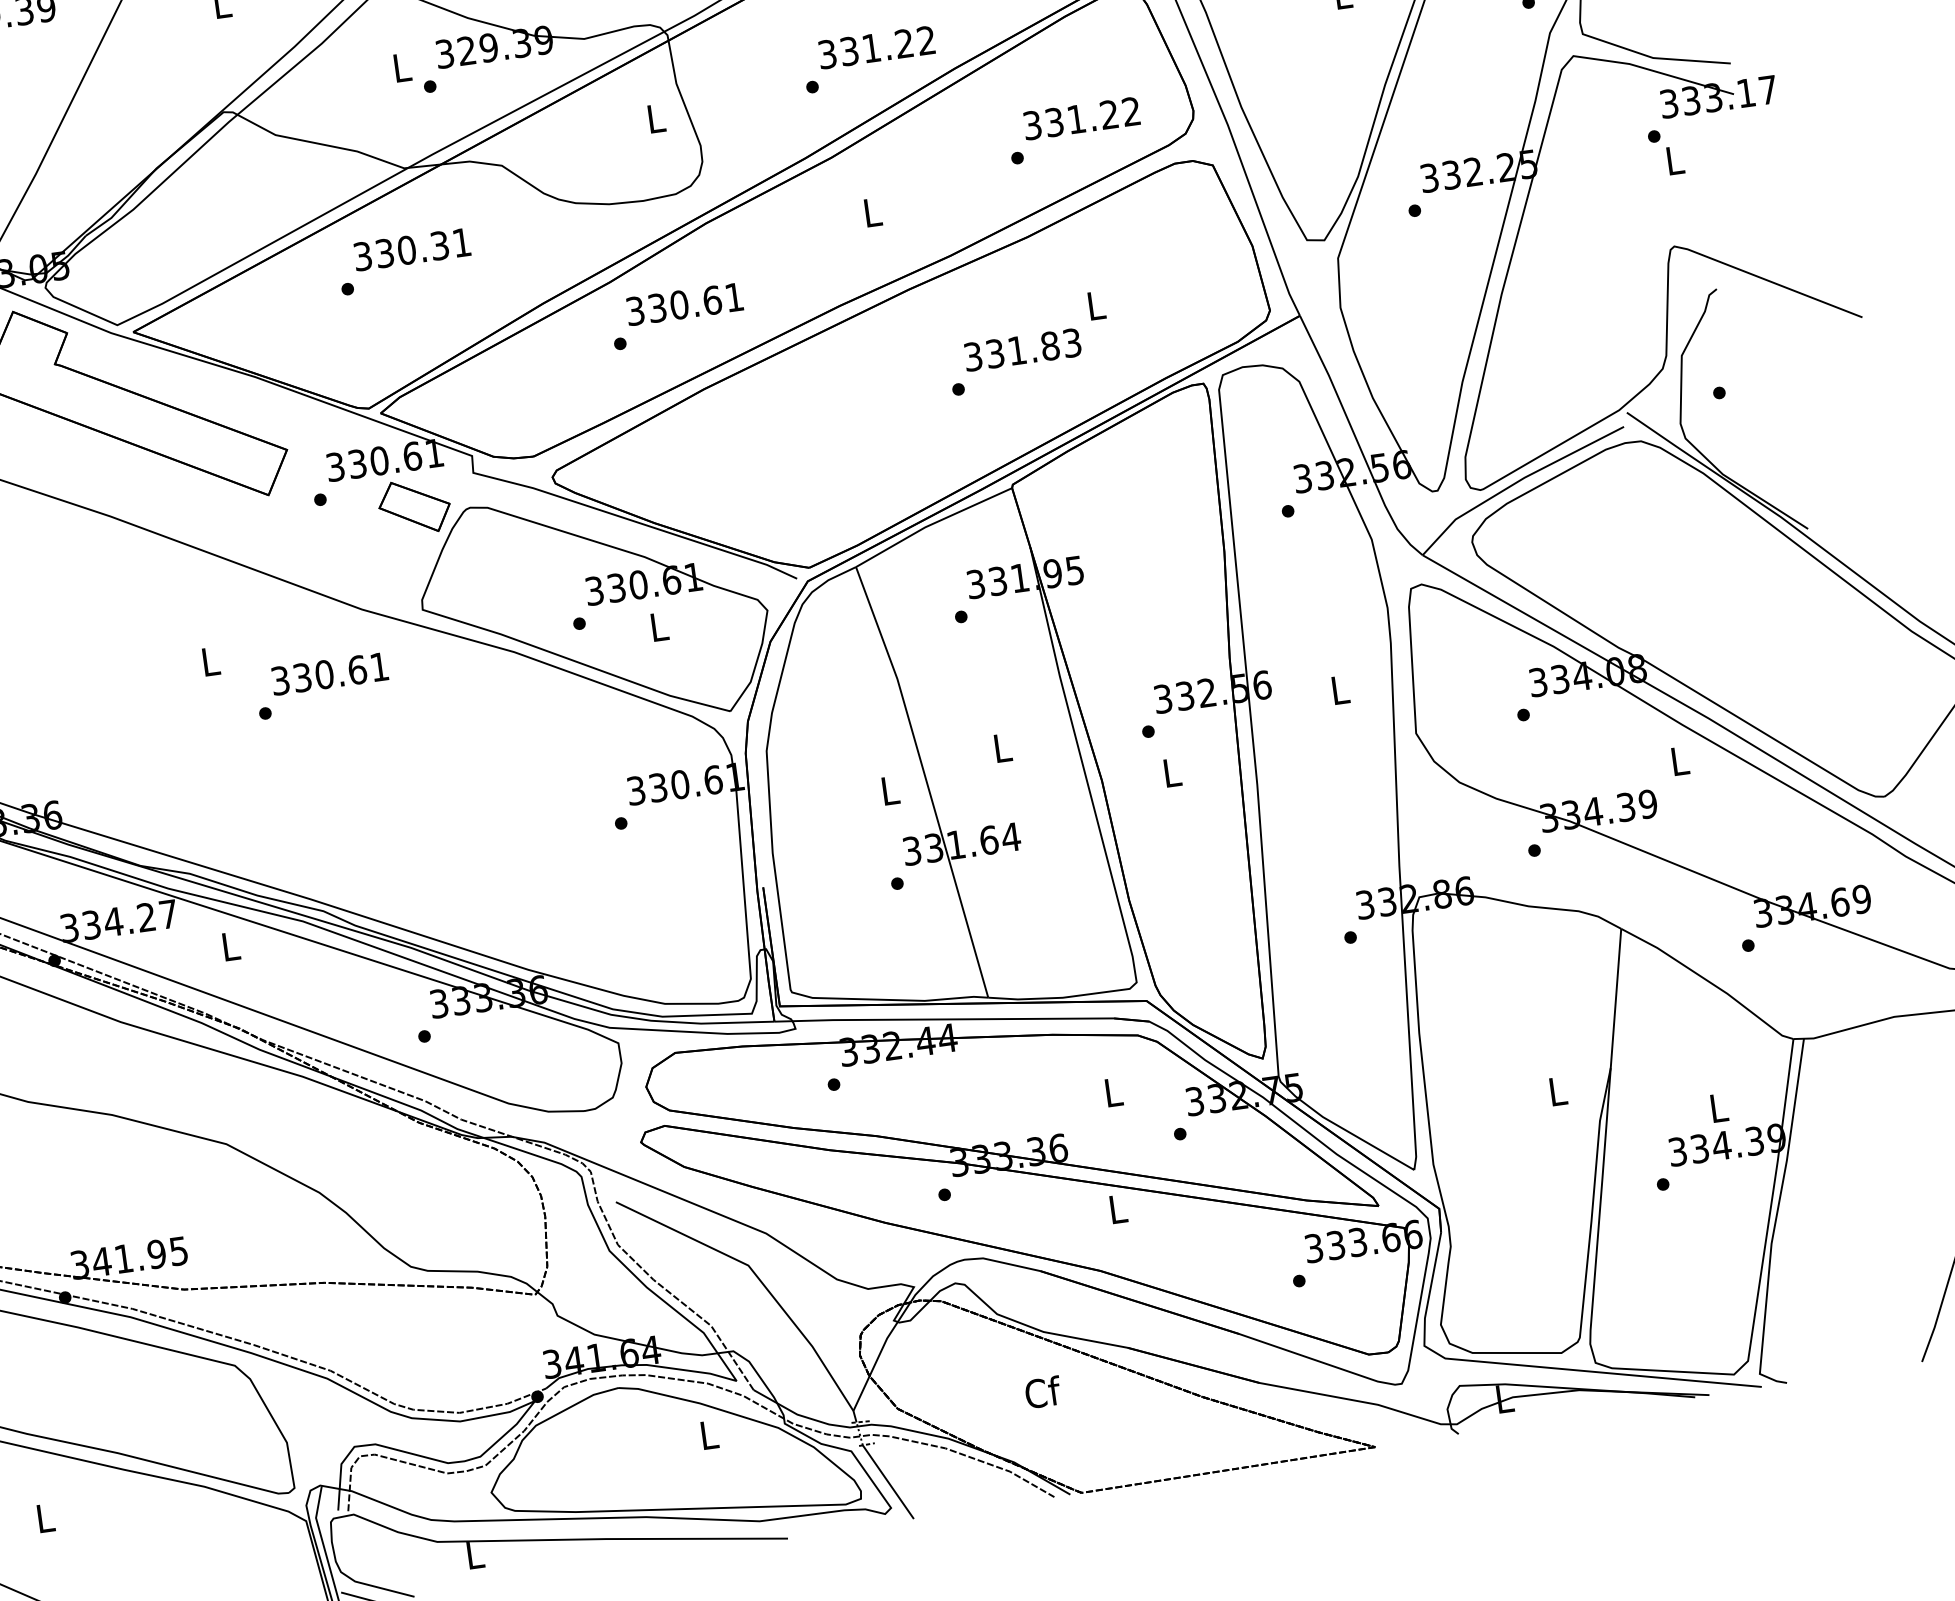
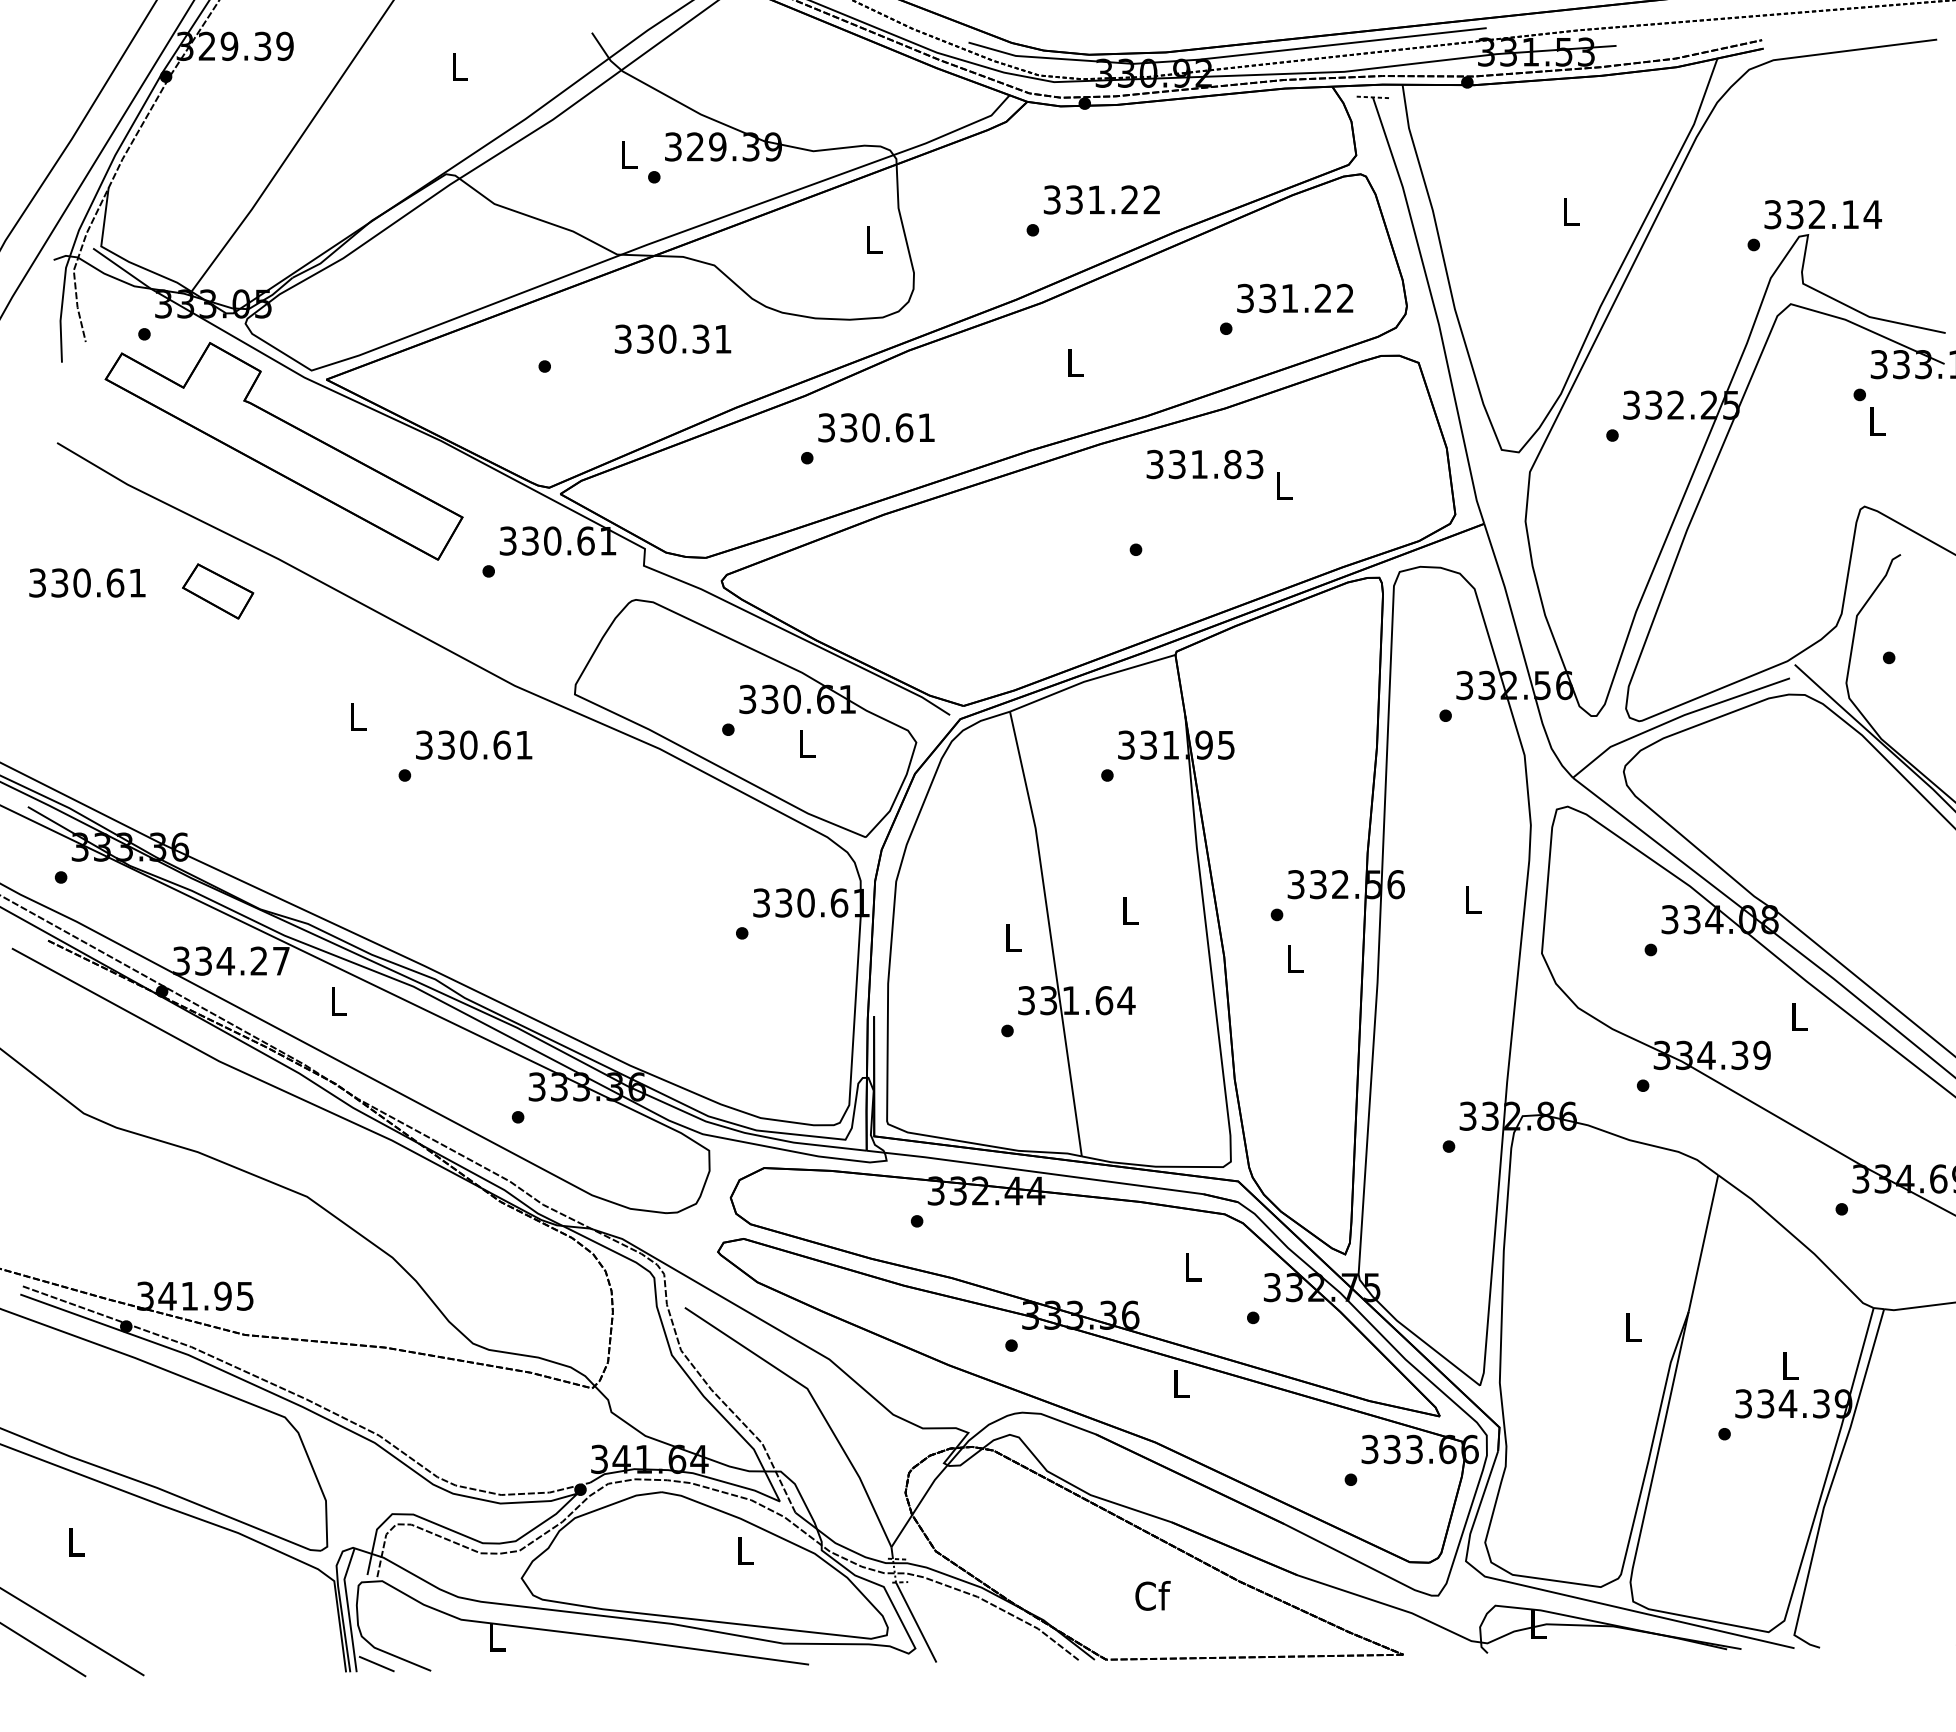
text: (411, 248) -> (672, 338), moved
text: (1022, 349) -> (1204, 464), moved
part: (415, 506) -> (218, 591), moved
text: (1042, 1392) -> (1152, 1595), moved

